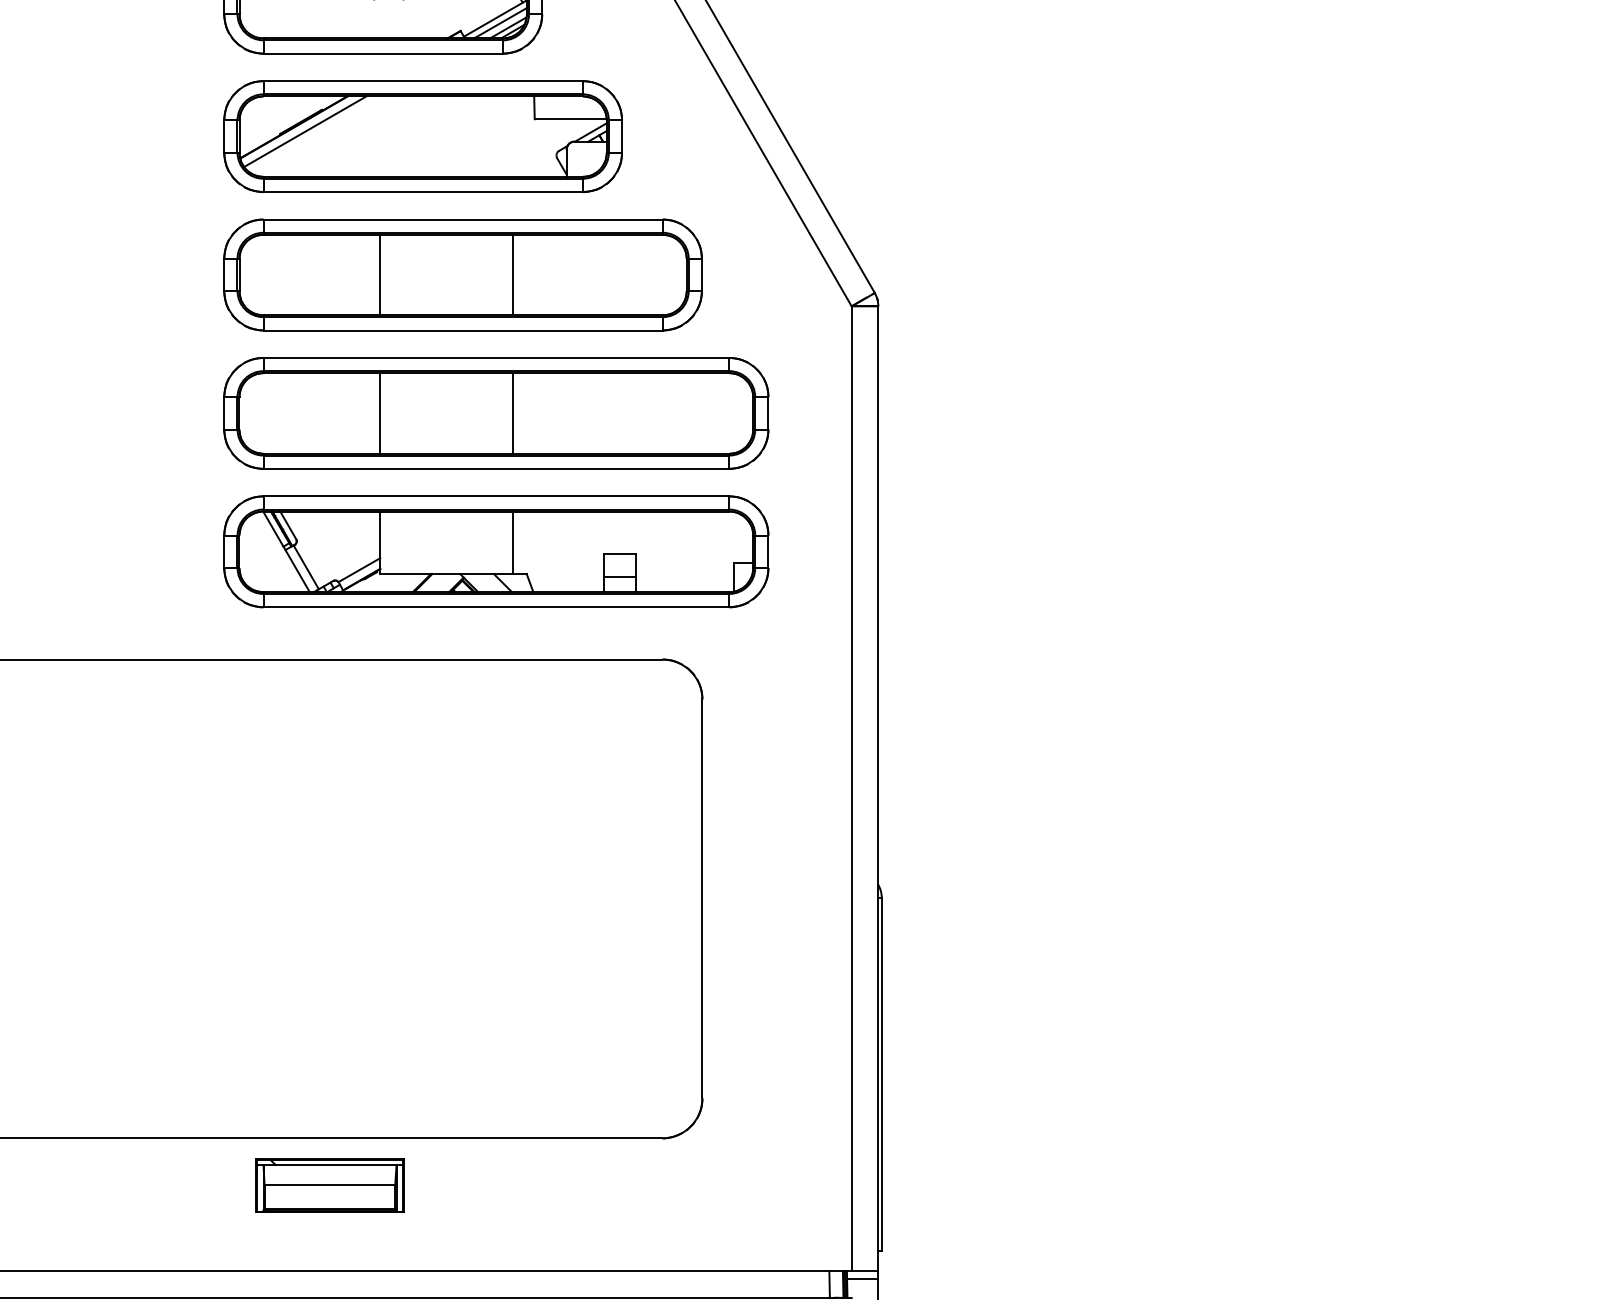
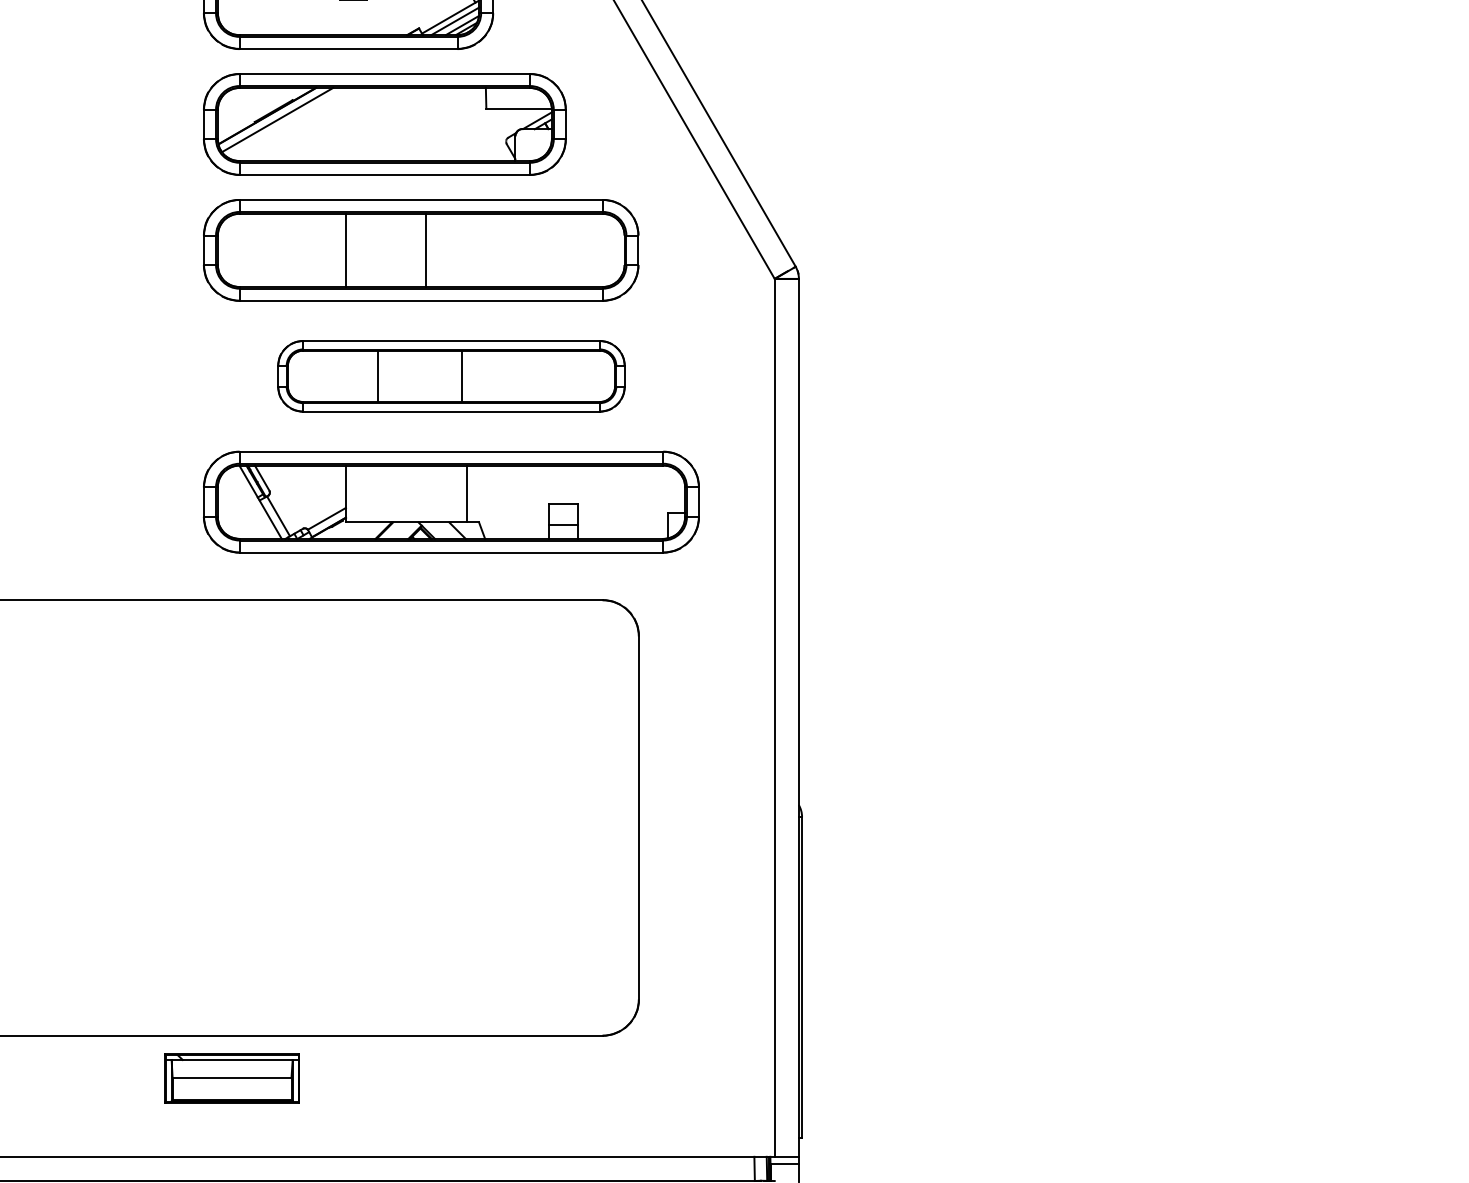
line: (512, 275) -> (425, 250), moved
part: (496, 413) -> (451, 376), size x0.7
part: (329, 1185) -> (231, 1078), moved

